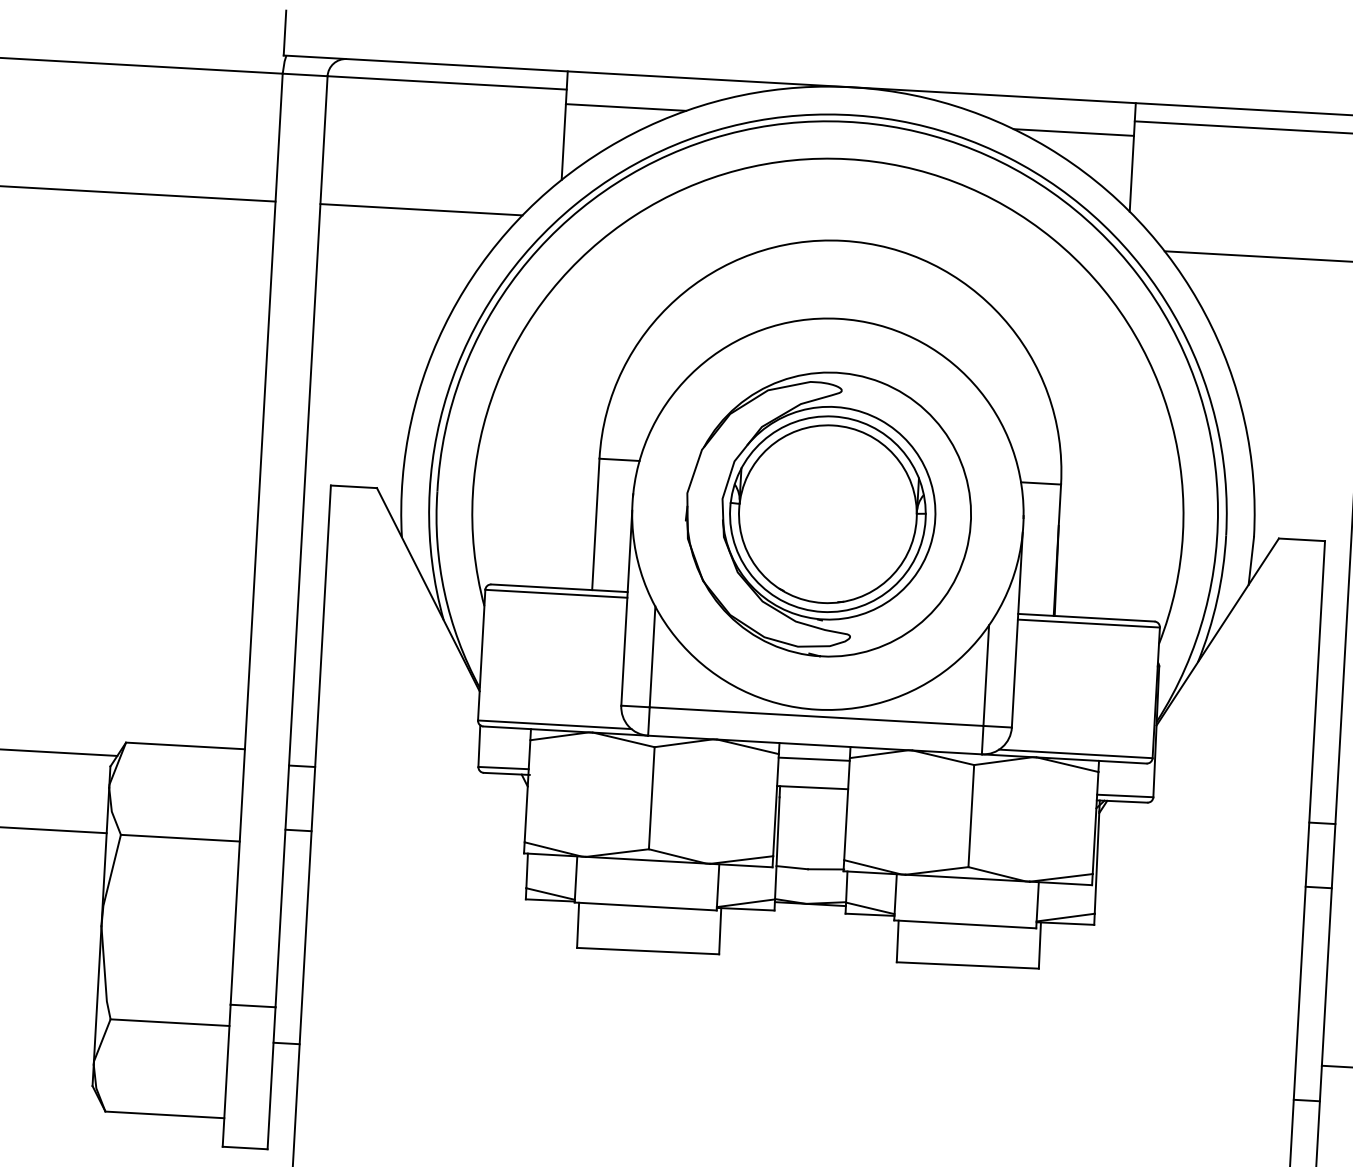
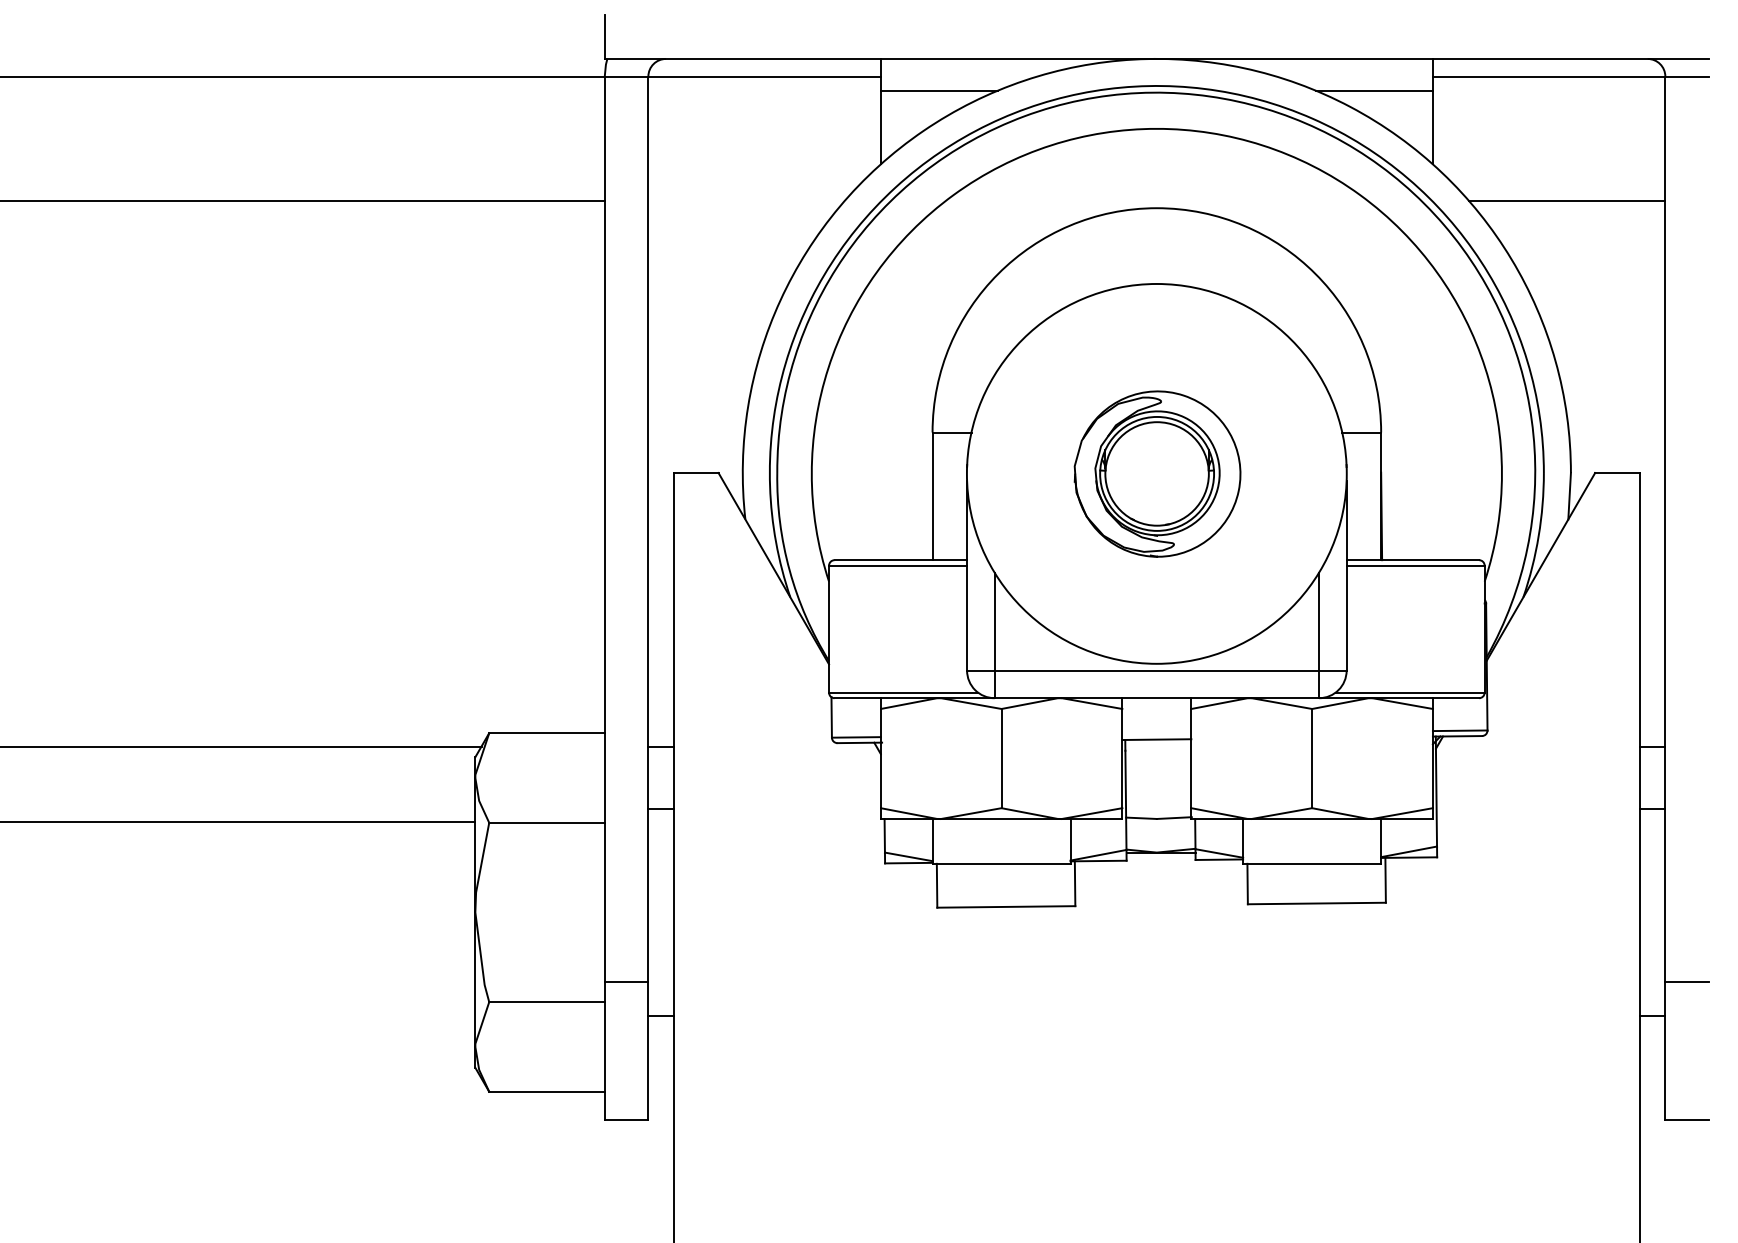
line: (421, 209) -> (746, 200), removed
part: (828, 513) -> (1157, 473), size x0.6
line: (813, 758) -> (1156, 711), removed

